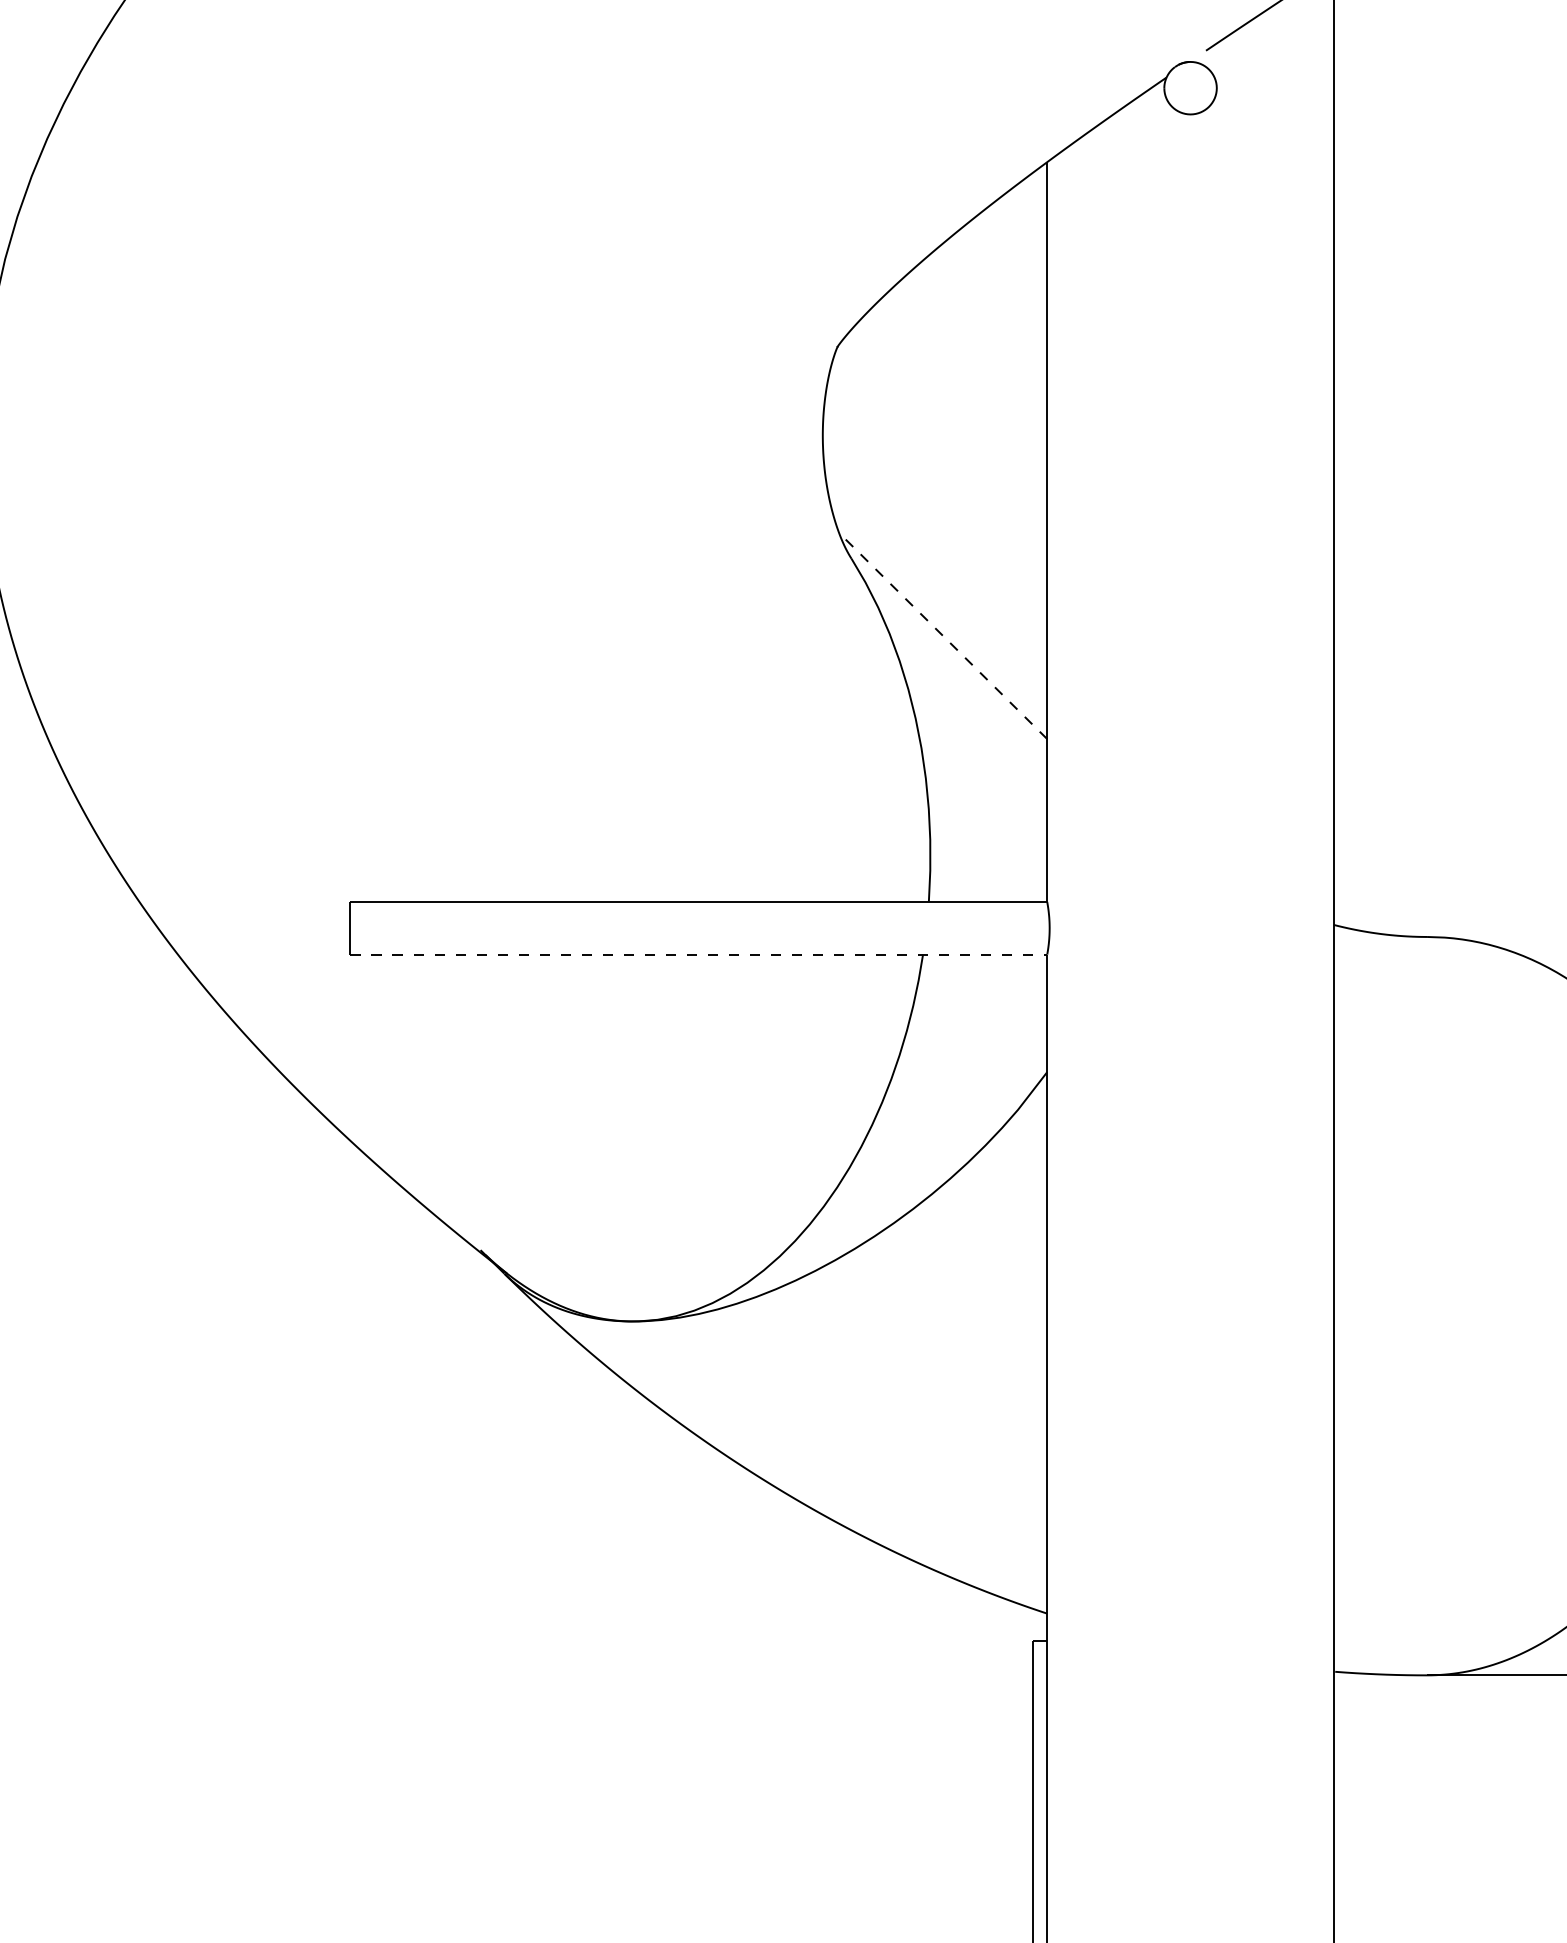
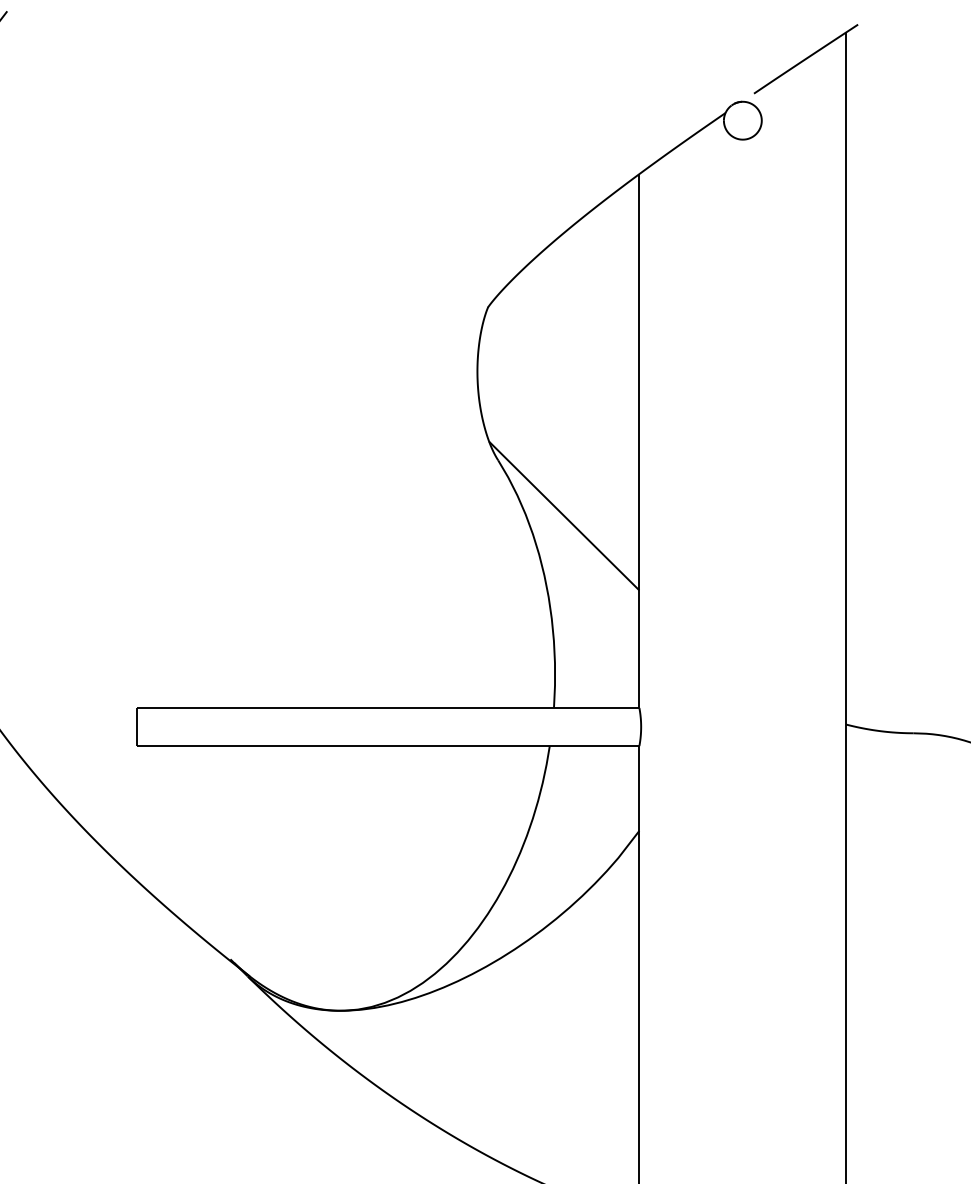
line: (942, 635) -> (563, 515), dashed -> solid
line: (699, 954) -> (388, 745), dashed -> solid

